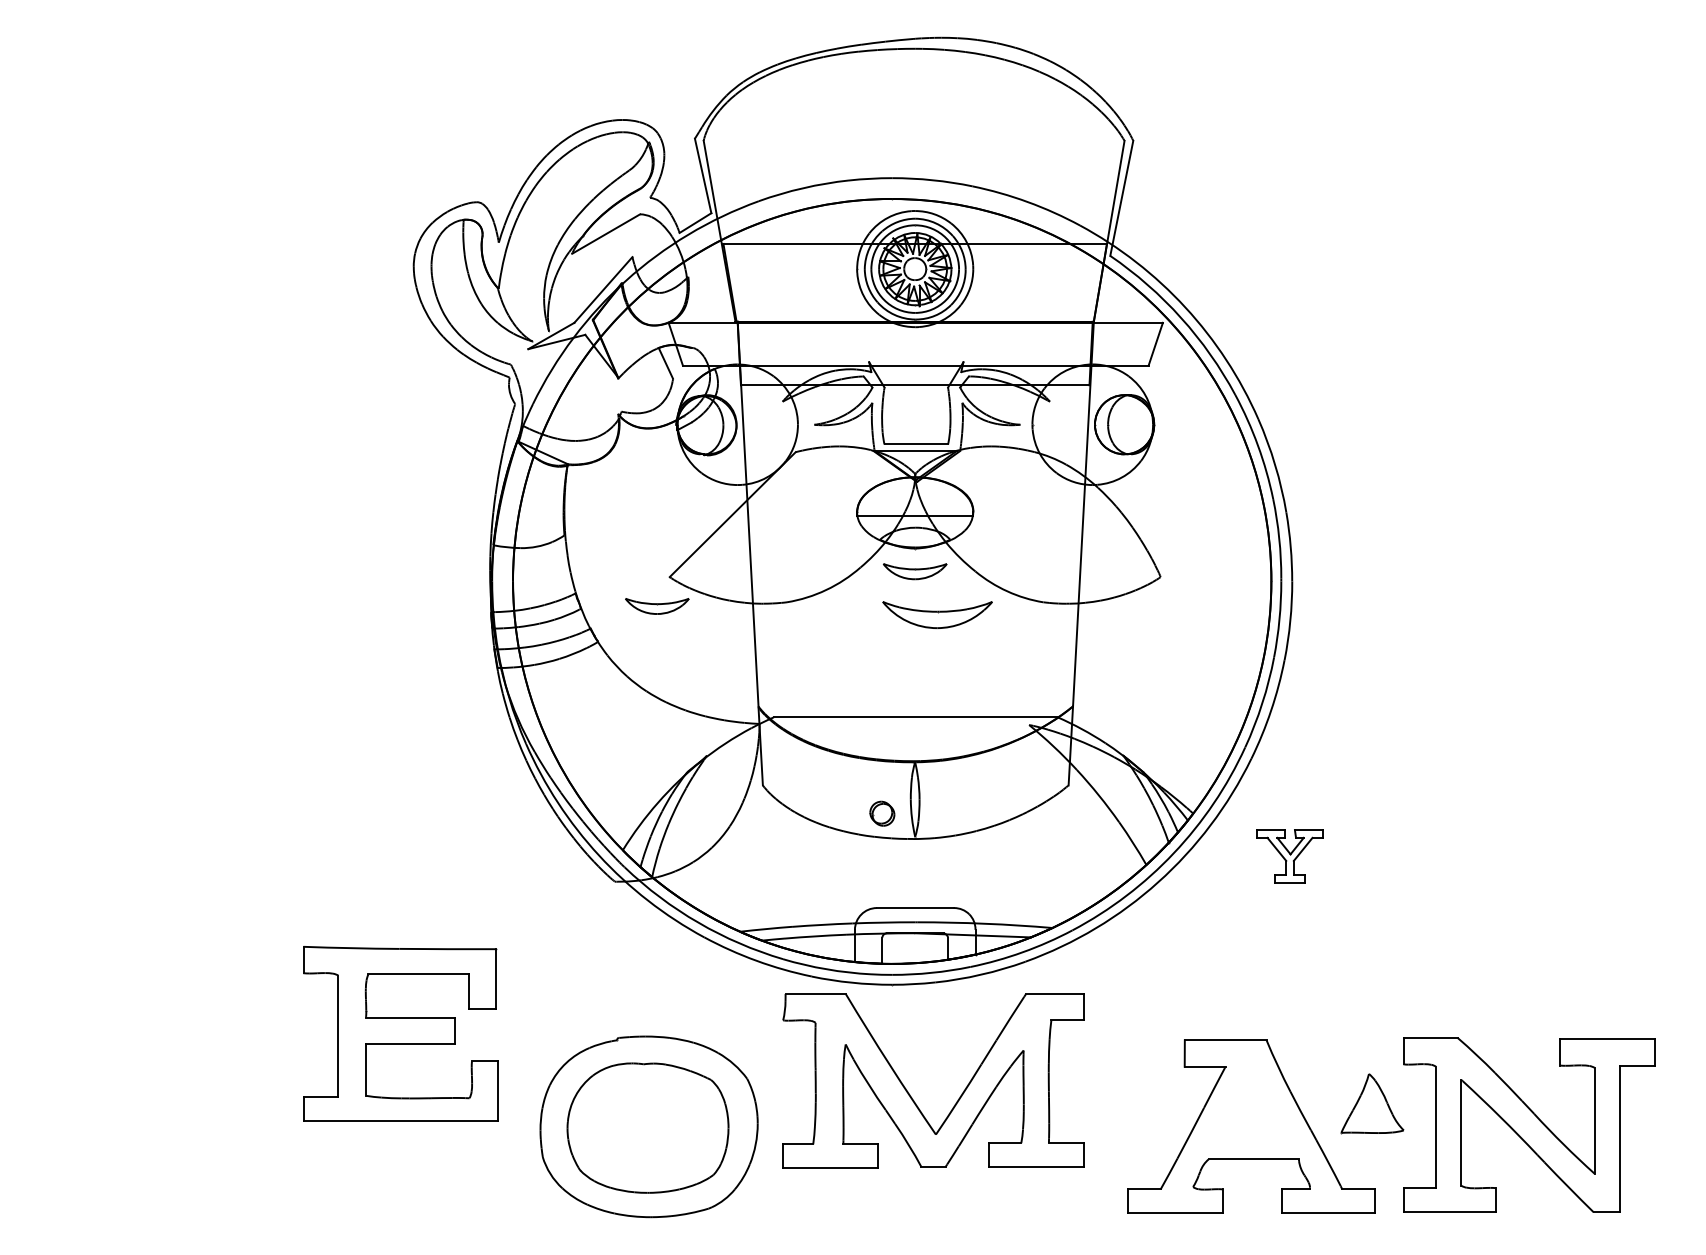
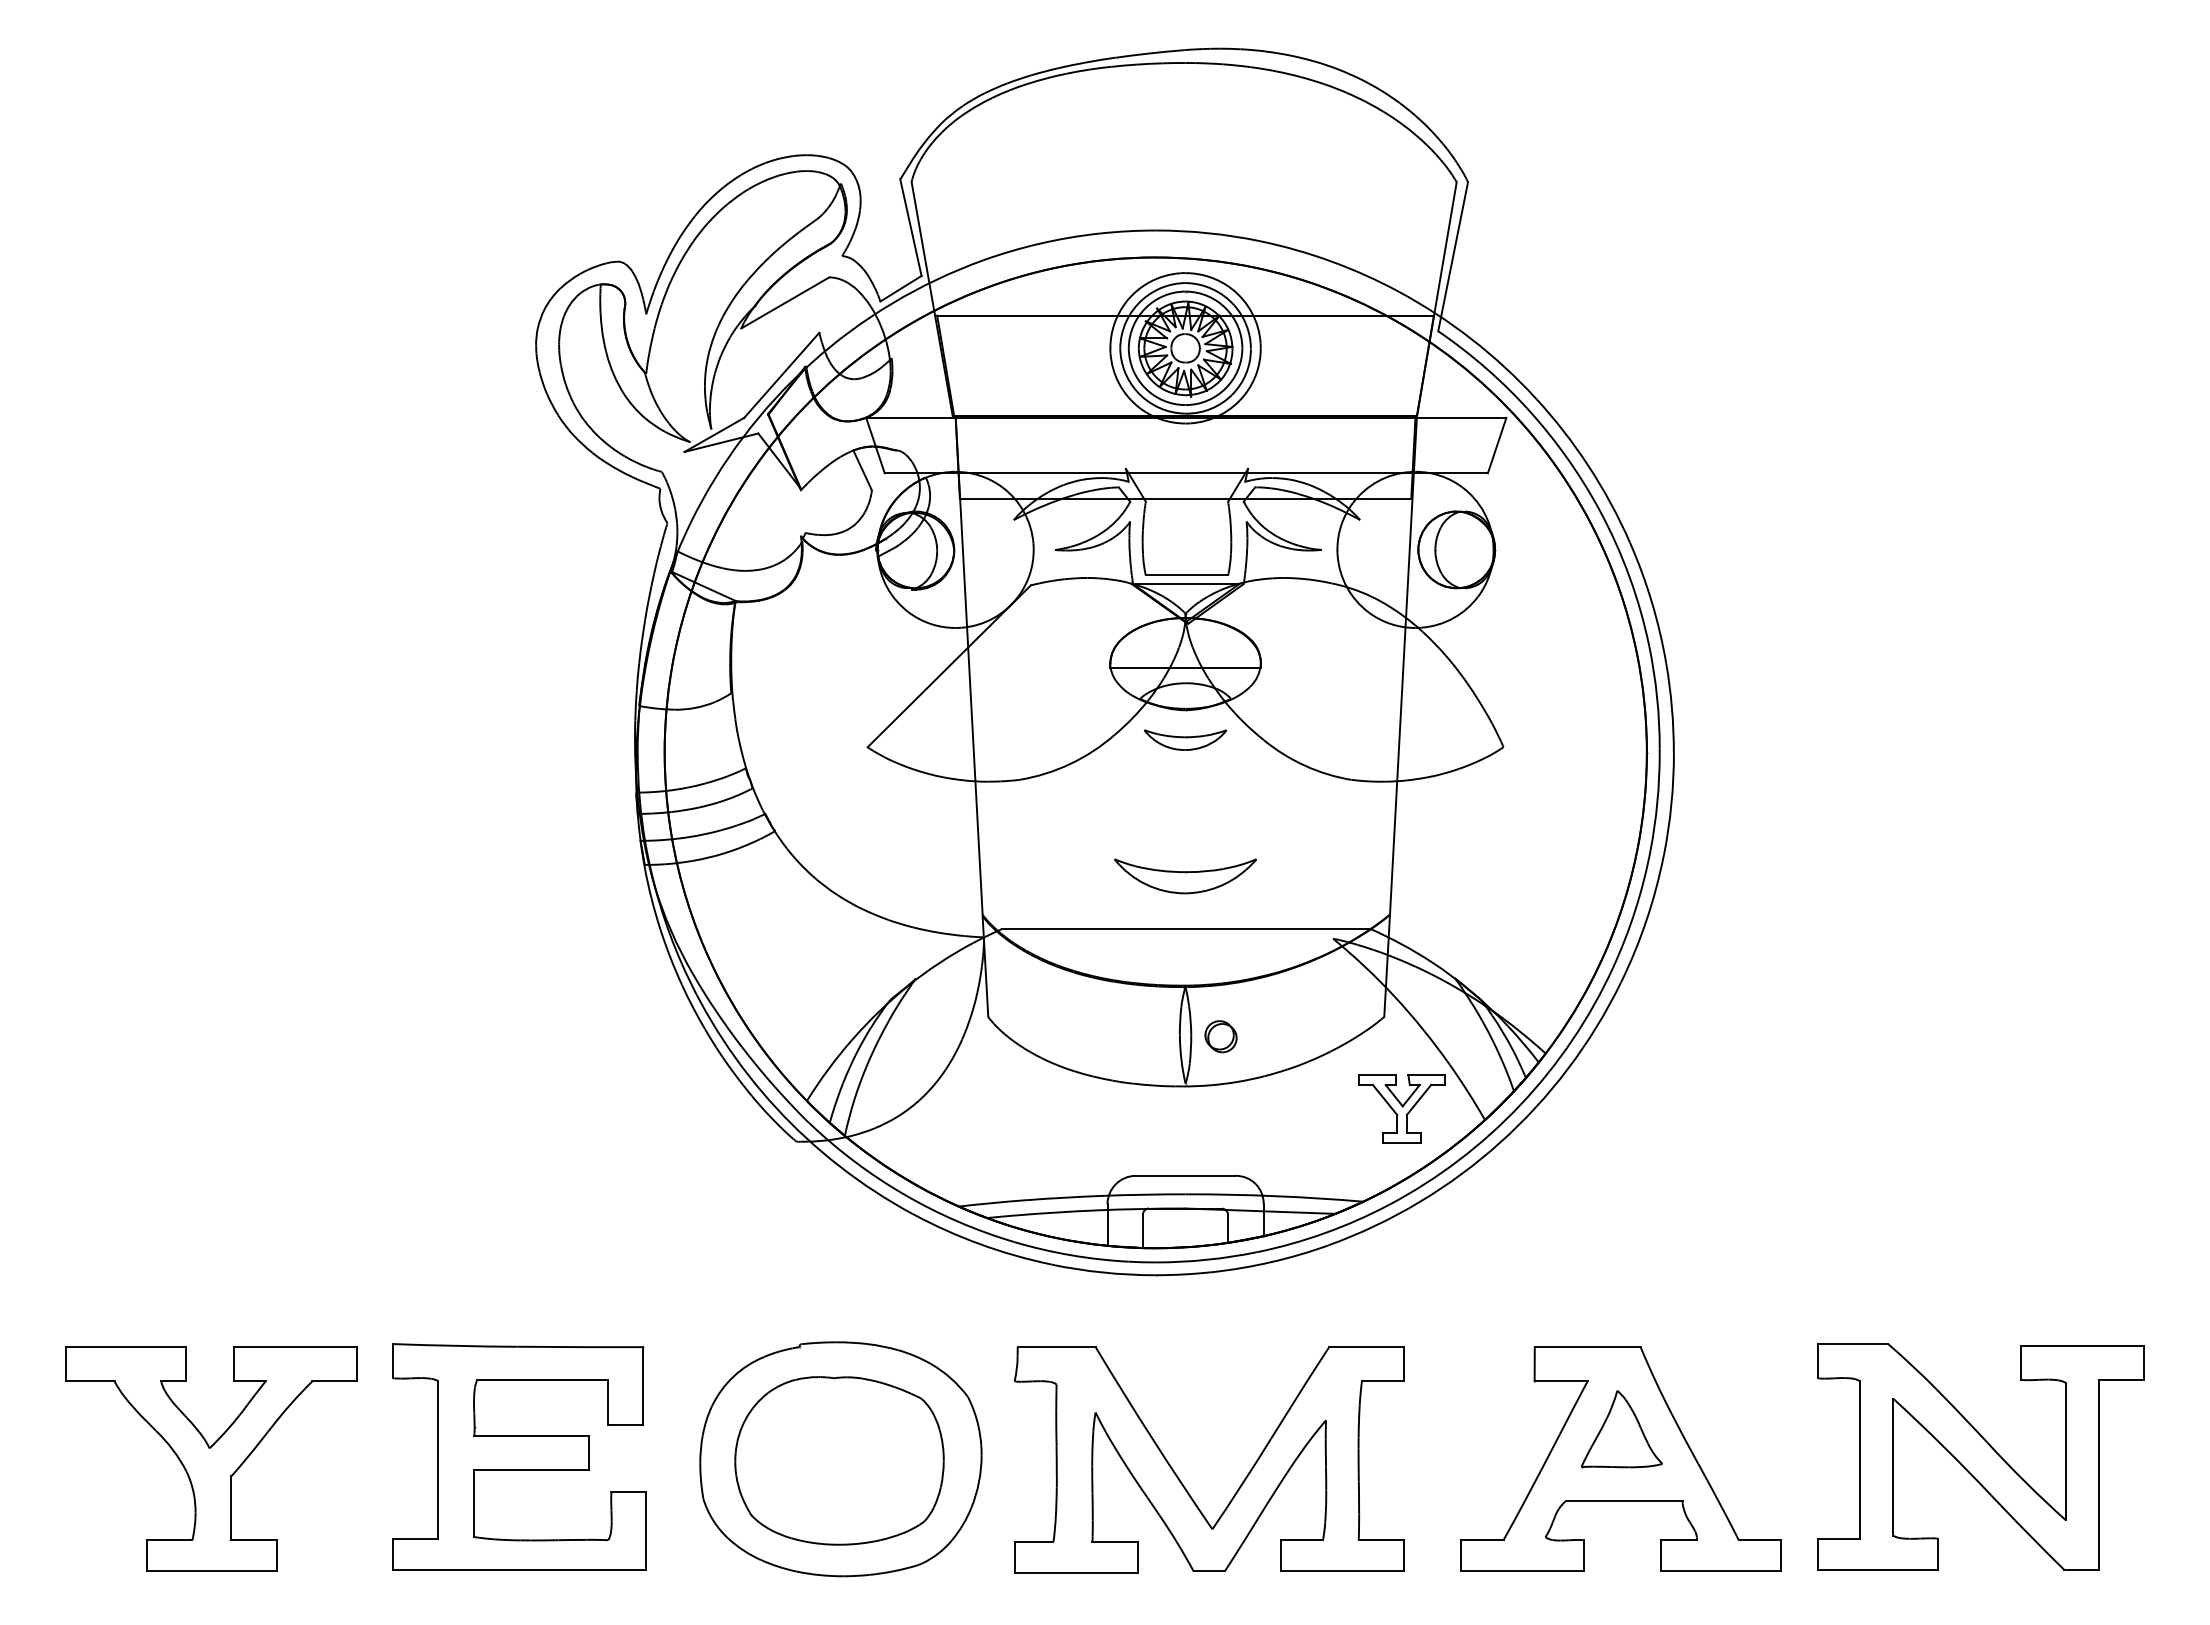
part: (657, 605) -> (851, 784), removed
part: (937, 615) -> (1185, 876), moved
part: (881, 813) -> (1220, 1036), moved
part: (1289, 856) -> (1401, 1108), moved
part: (400, 1033) -> (519, 1456), moved
part: (911, 1096) -> (1180, 1479), moved
part: (1372, 1103) -> (1621, 1429), moved
part: (163, 1126) -> (211, 1458), added

